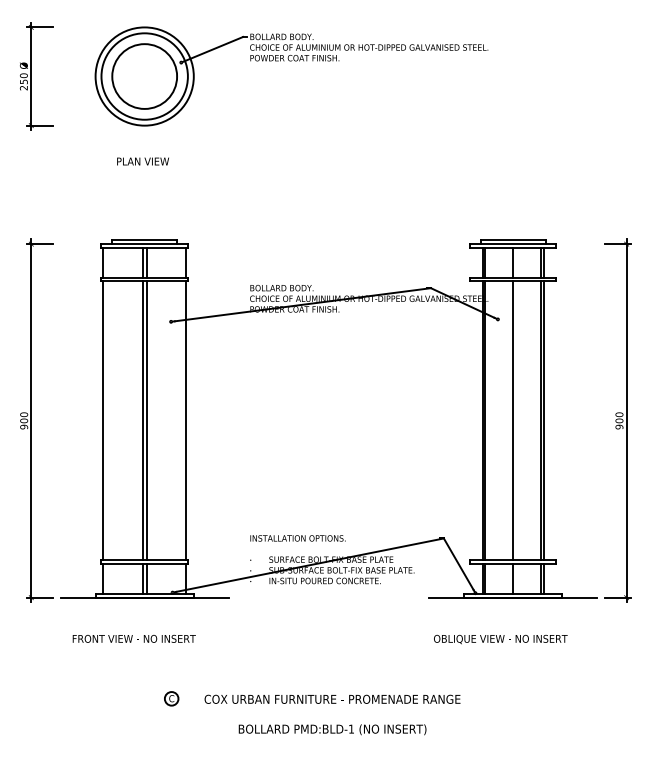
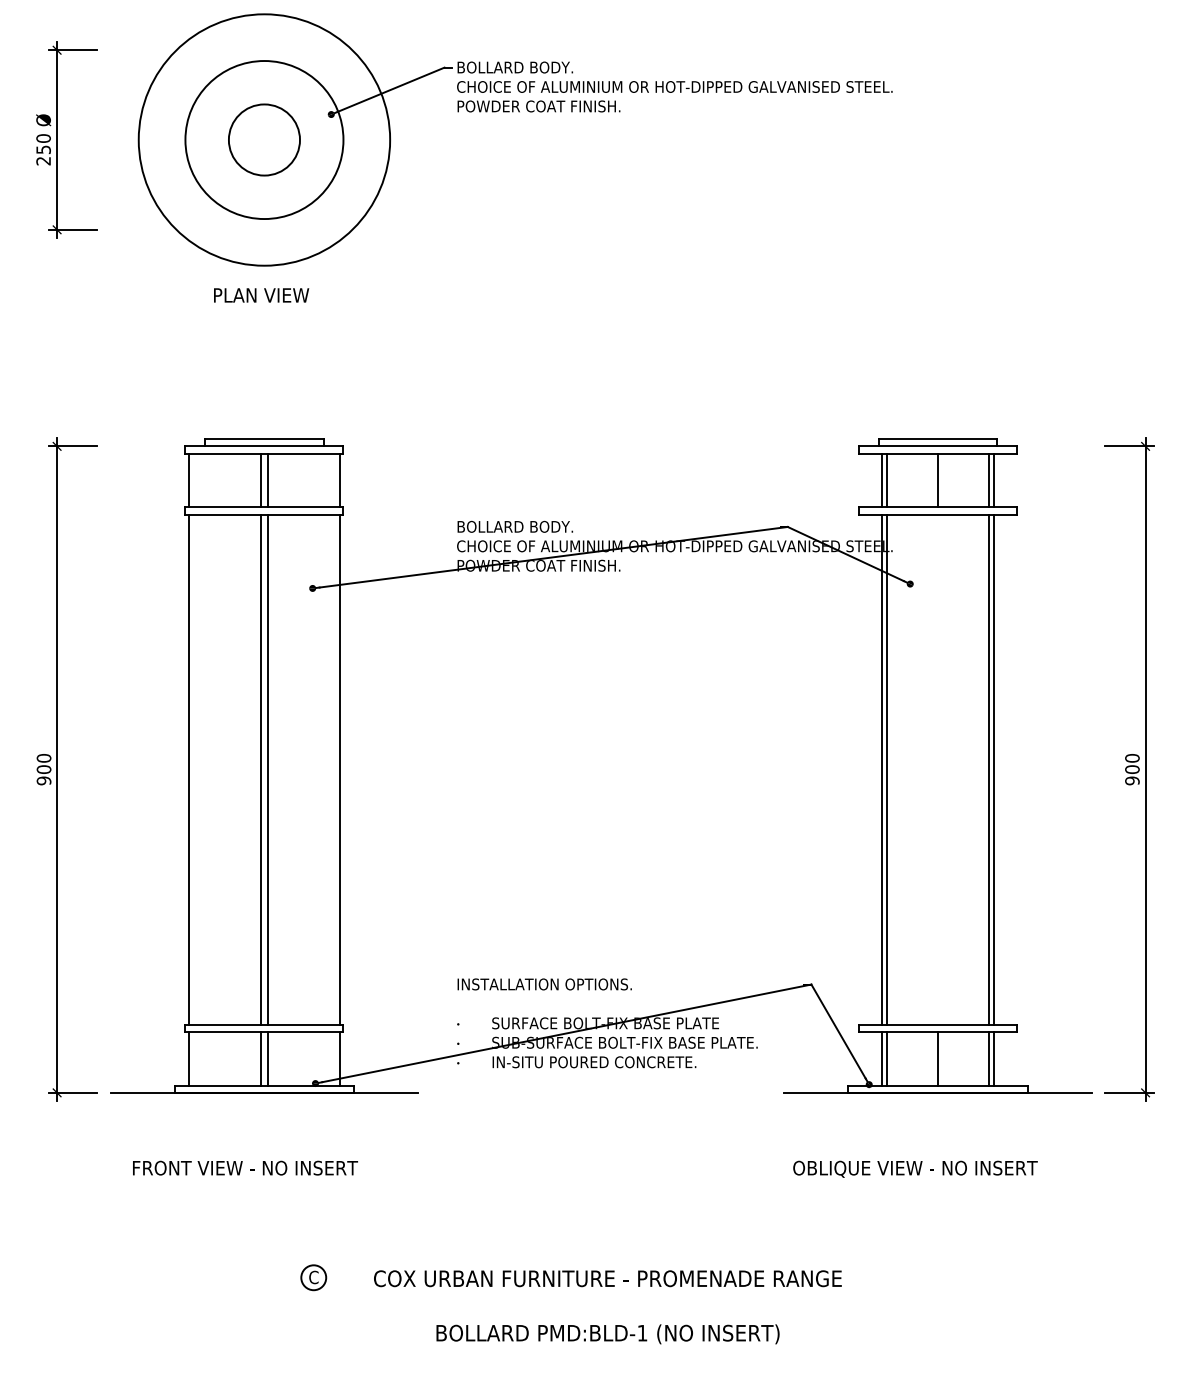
circle: (144, 76) -> (264, 139), size x0.6
circle: (144, 76) -> (264, 139), size x1.4
line: (513, 420) -> (938, 768), removed

